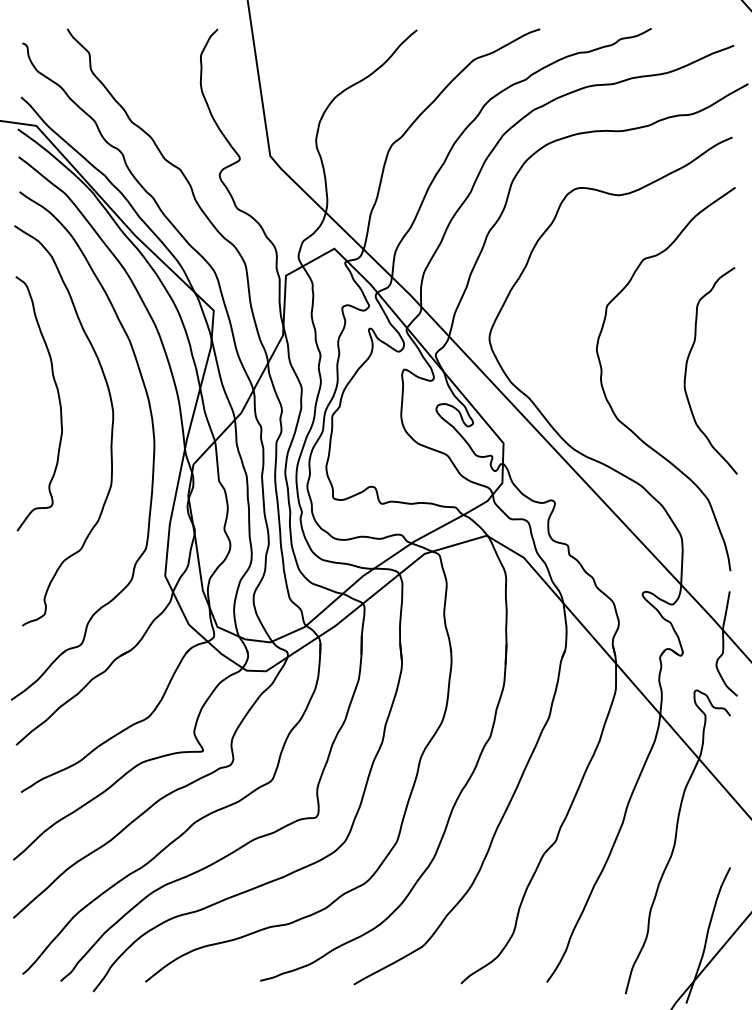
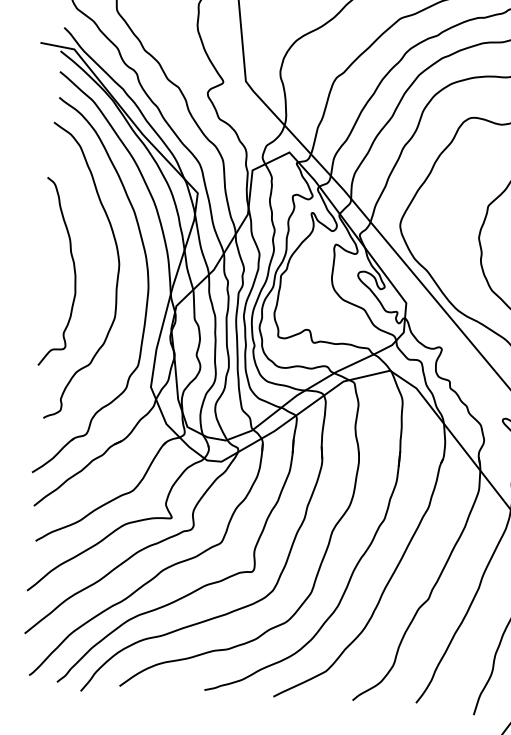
curve: (58, 400) -> (73, 270), moved

